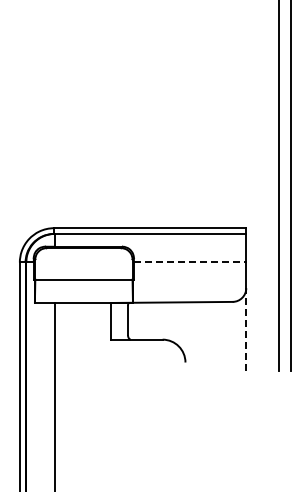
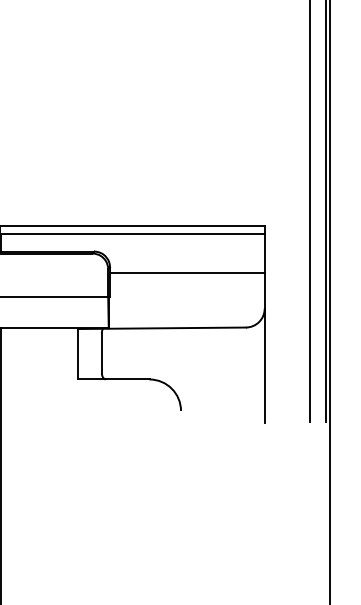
line: (190, 262) -> (187, 273), dashed -> solid
line: (246, 329) -> (265, 365), dashed -> solid

